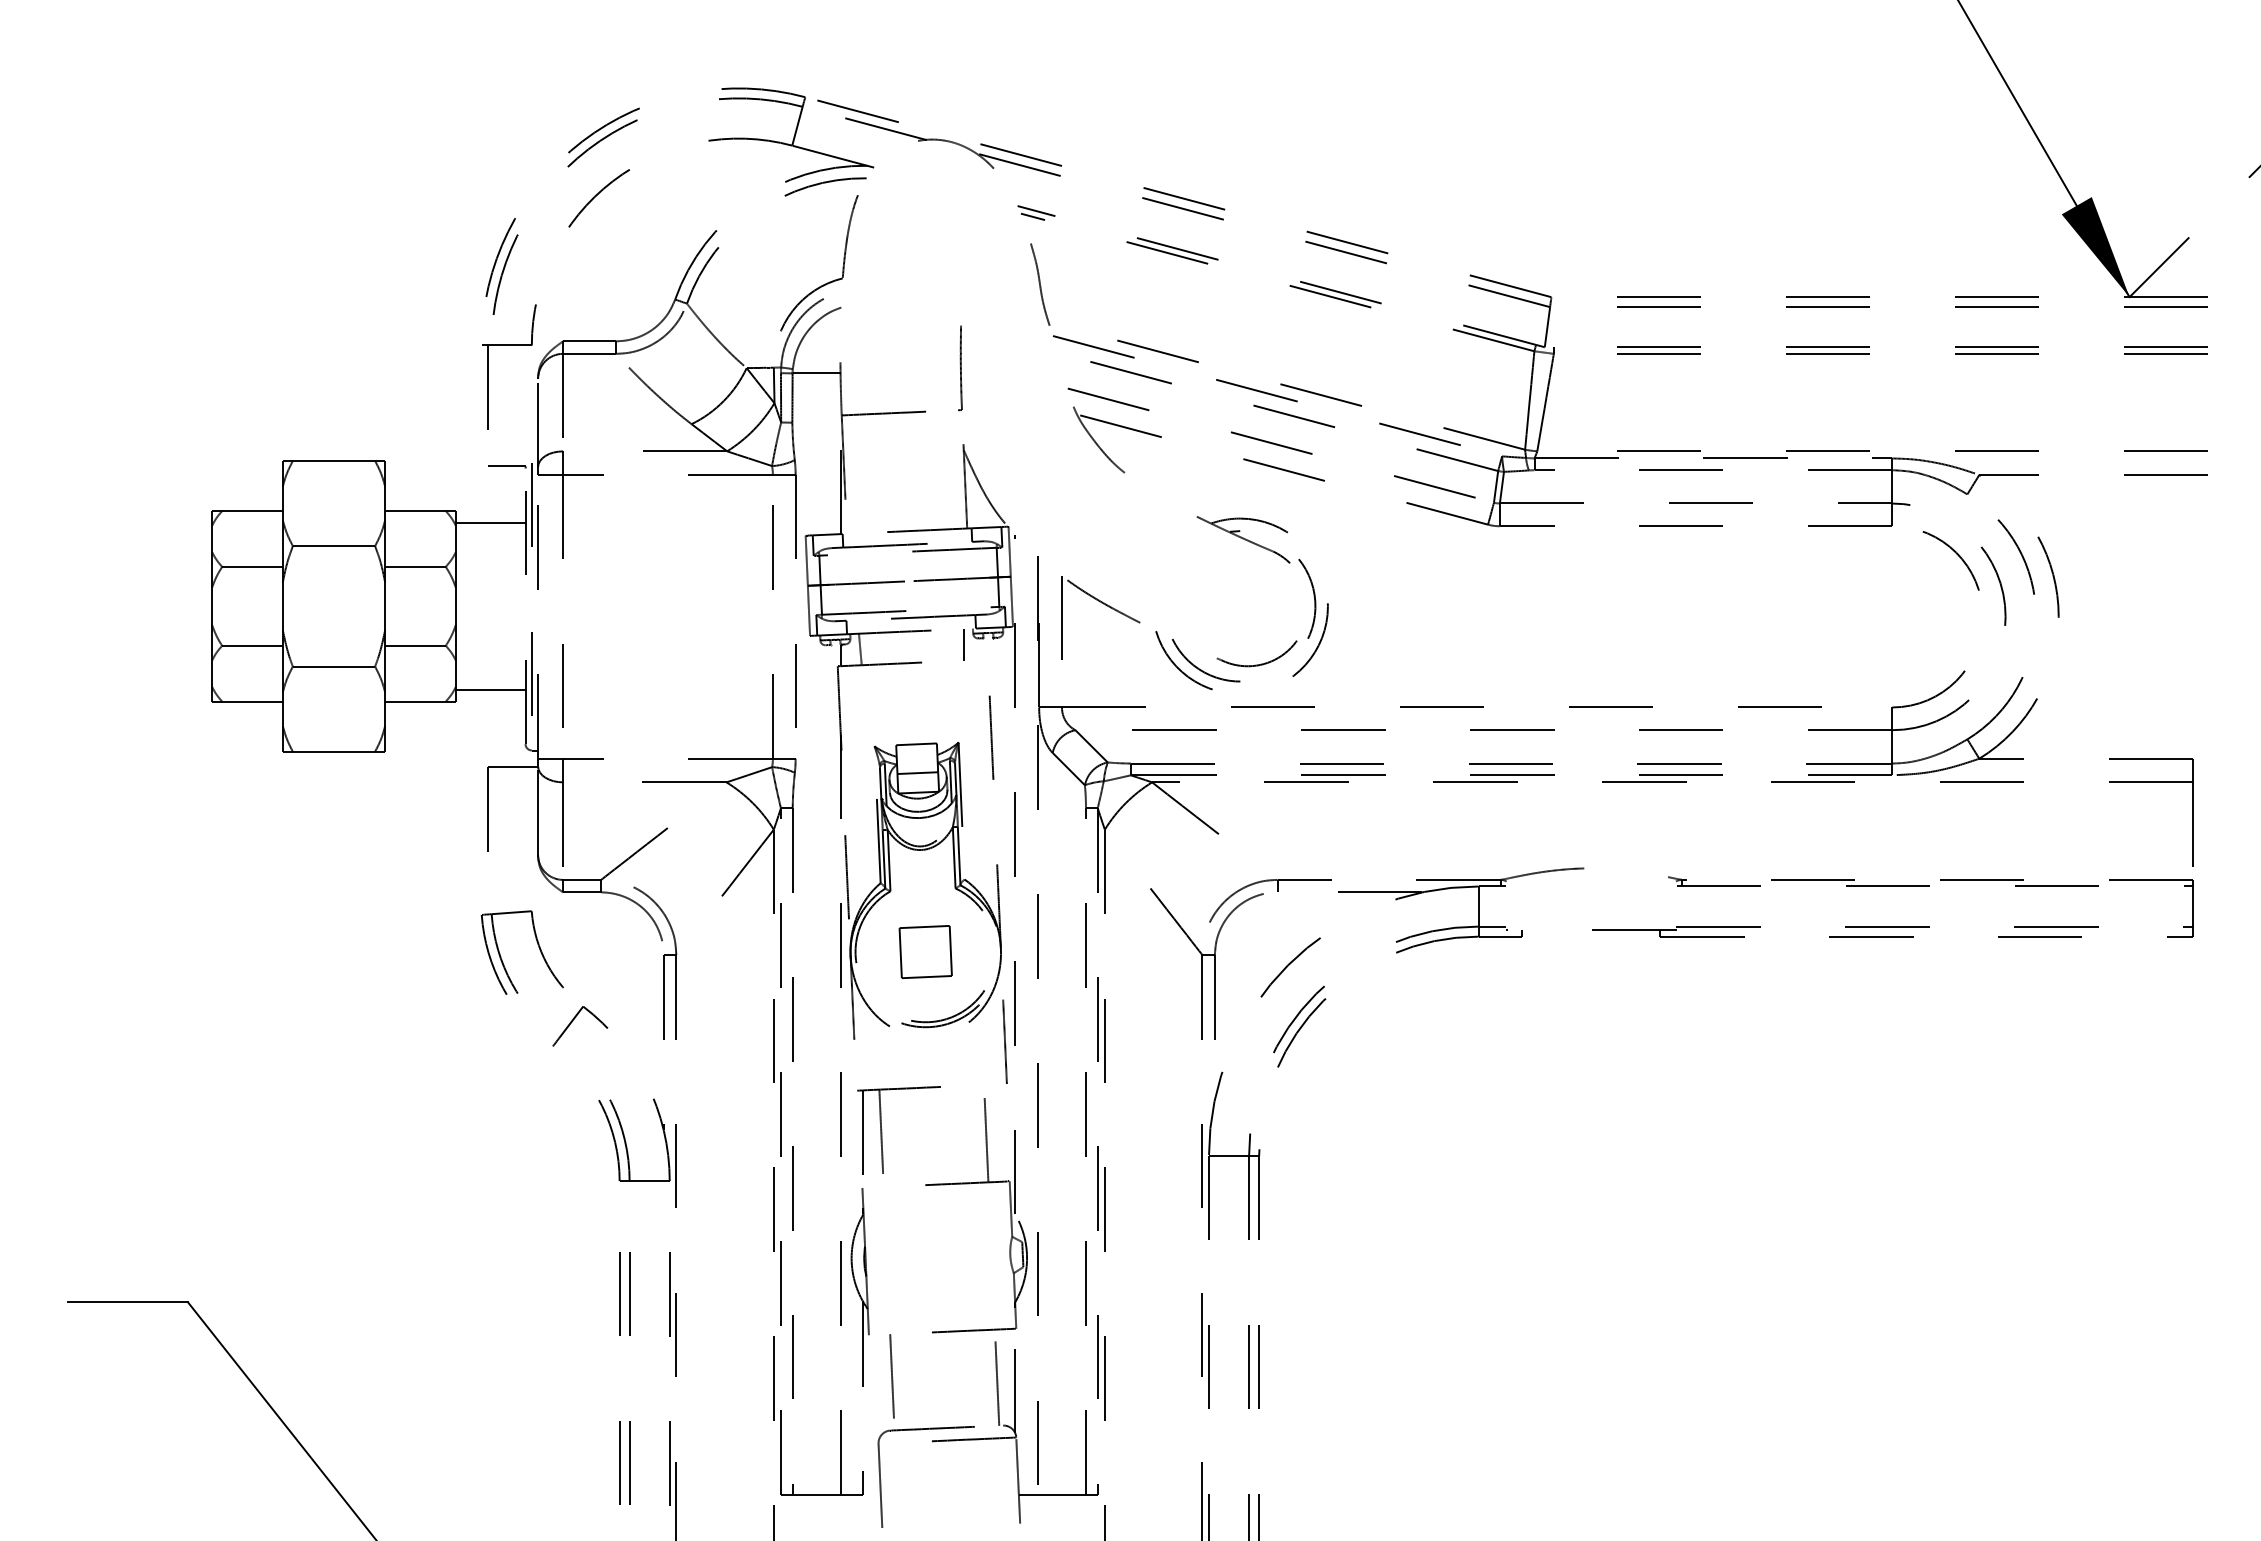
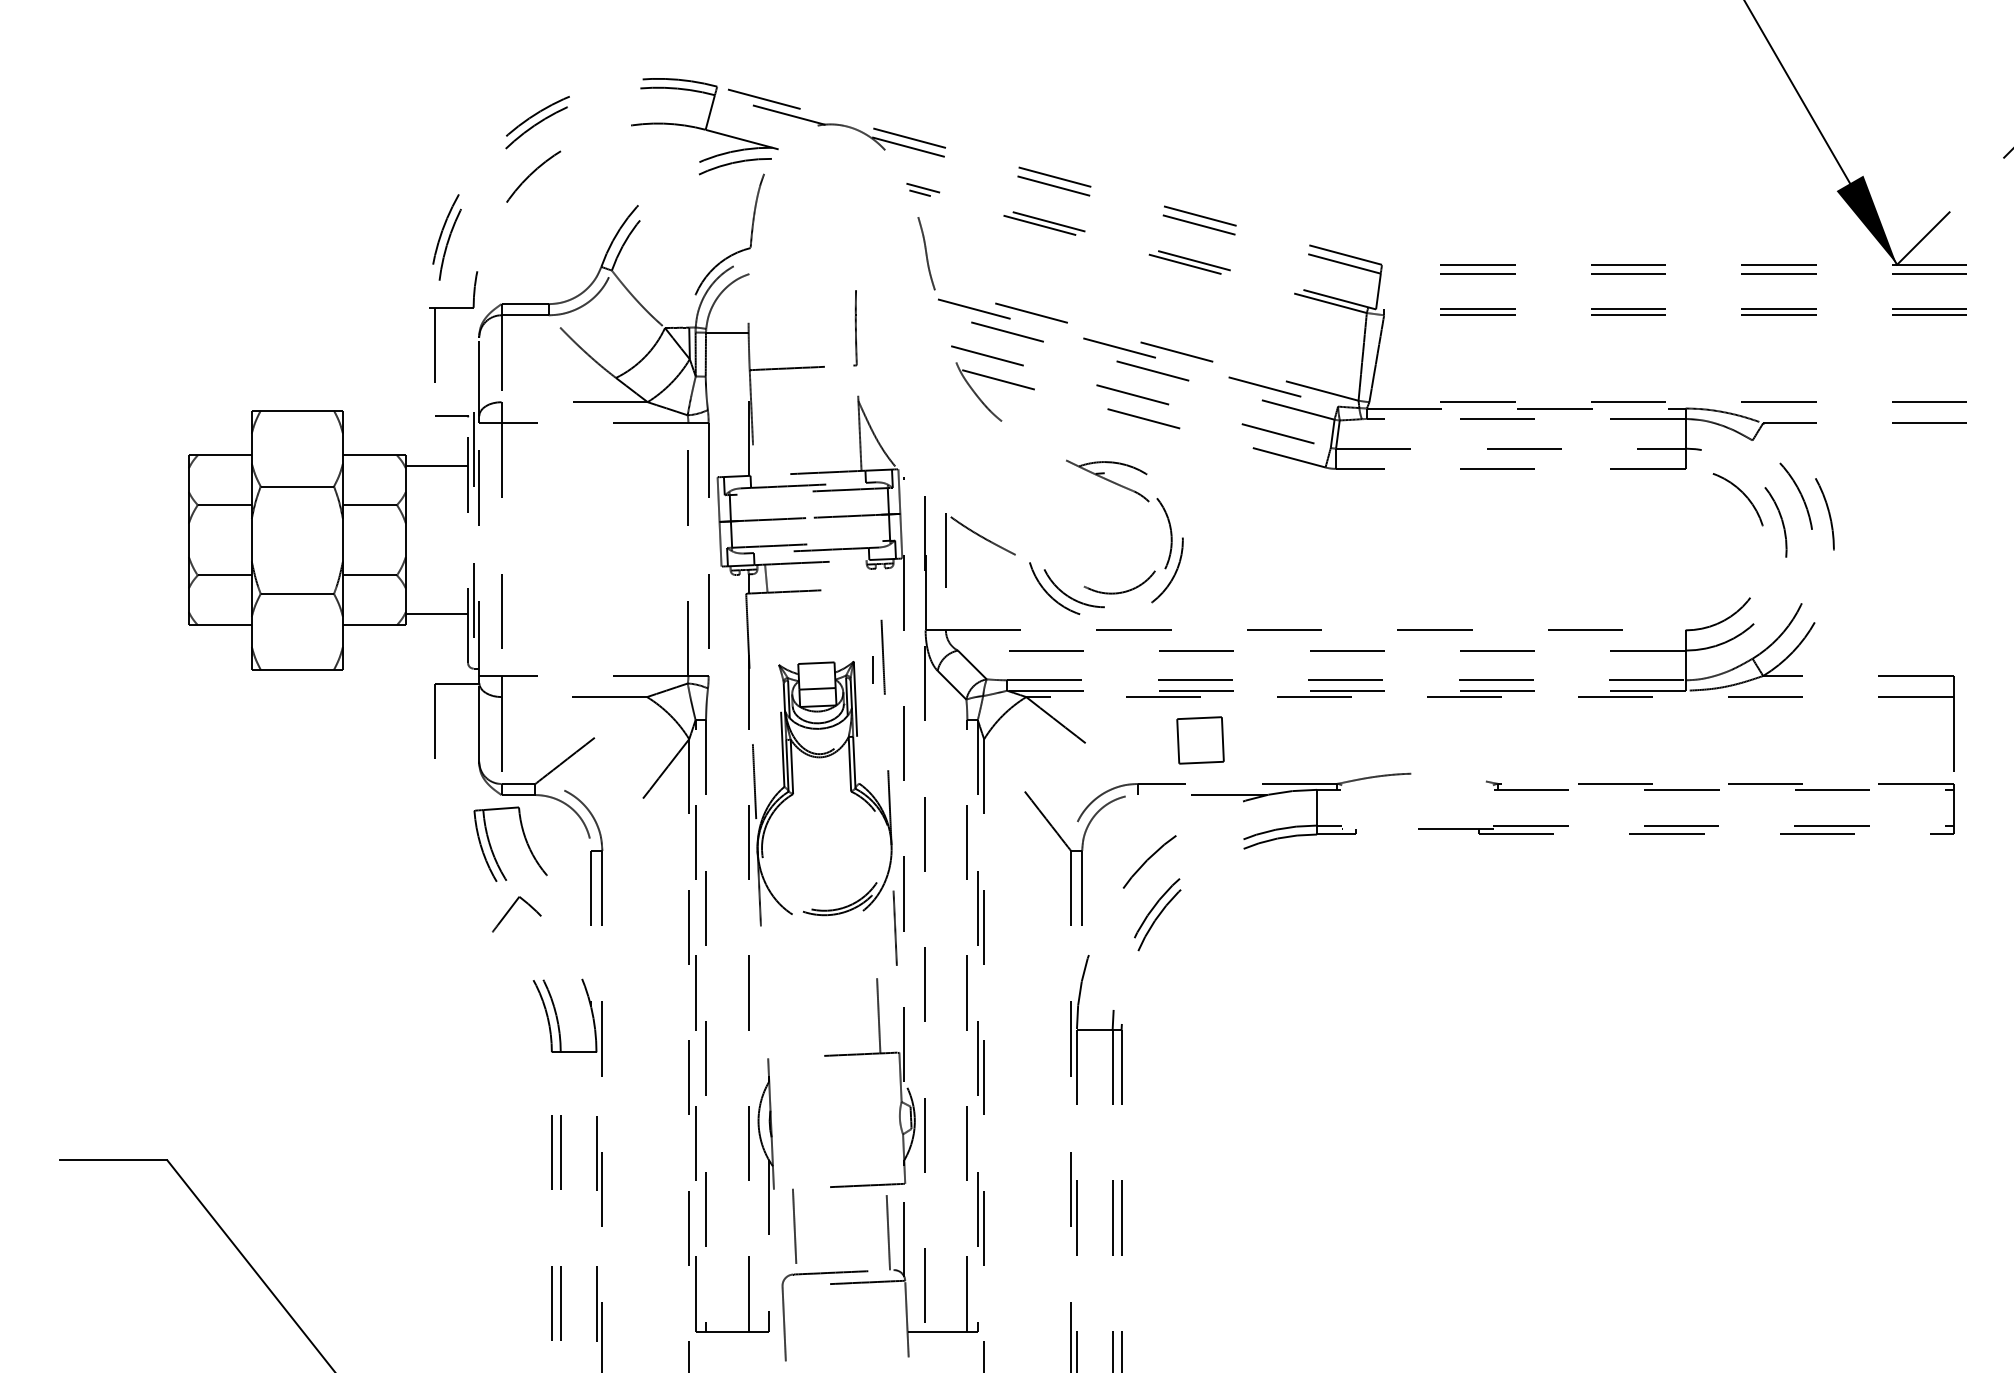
line: (963, 644) -> (872, 669), moved
part: (537, 945) -> (524, 837), moved
part: (925, 952) -> (1200, 740), moved
part: (882, 1130) -> (786, 1007), removed

